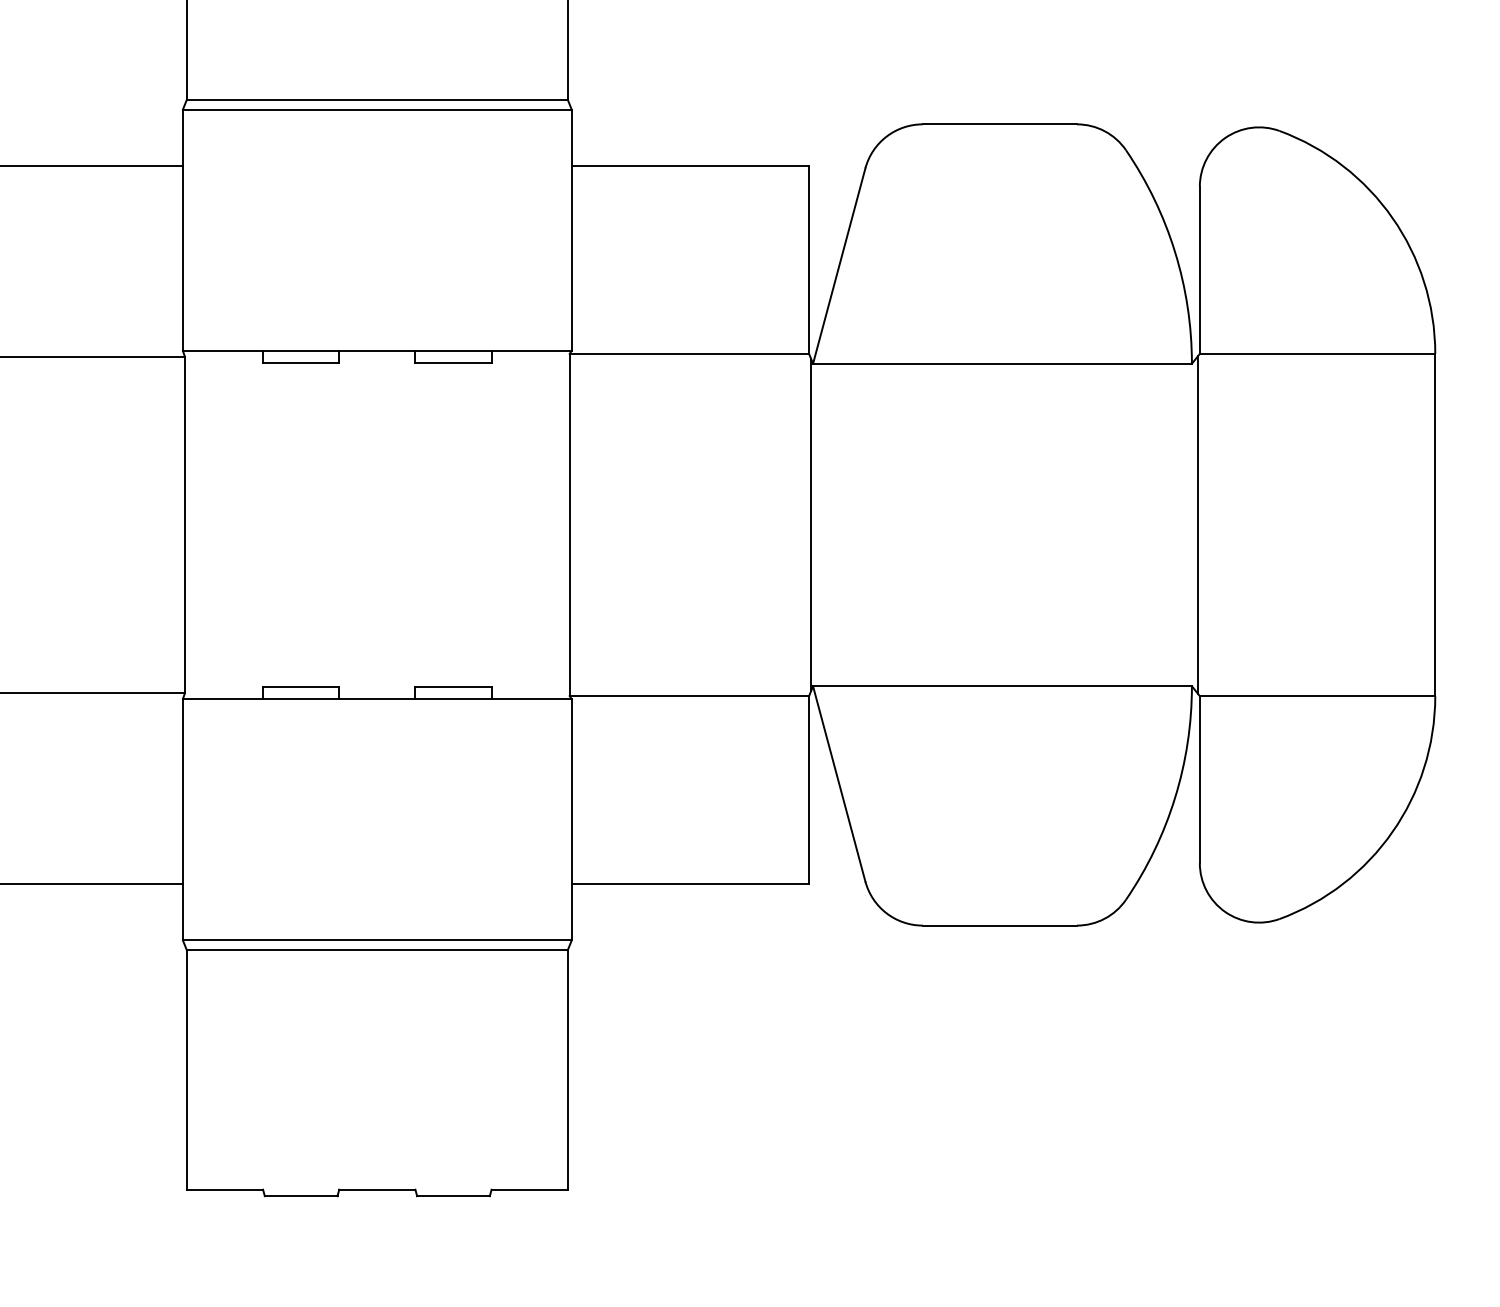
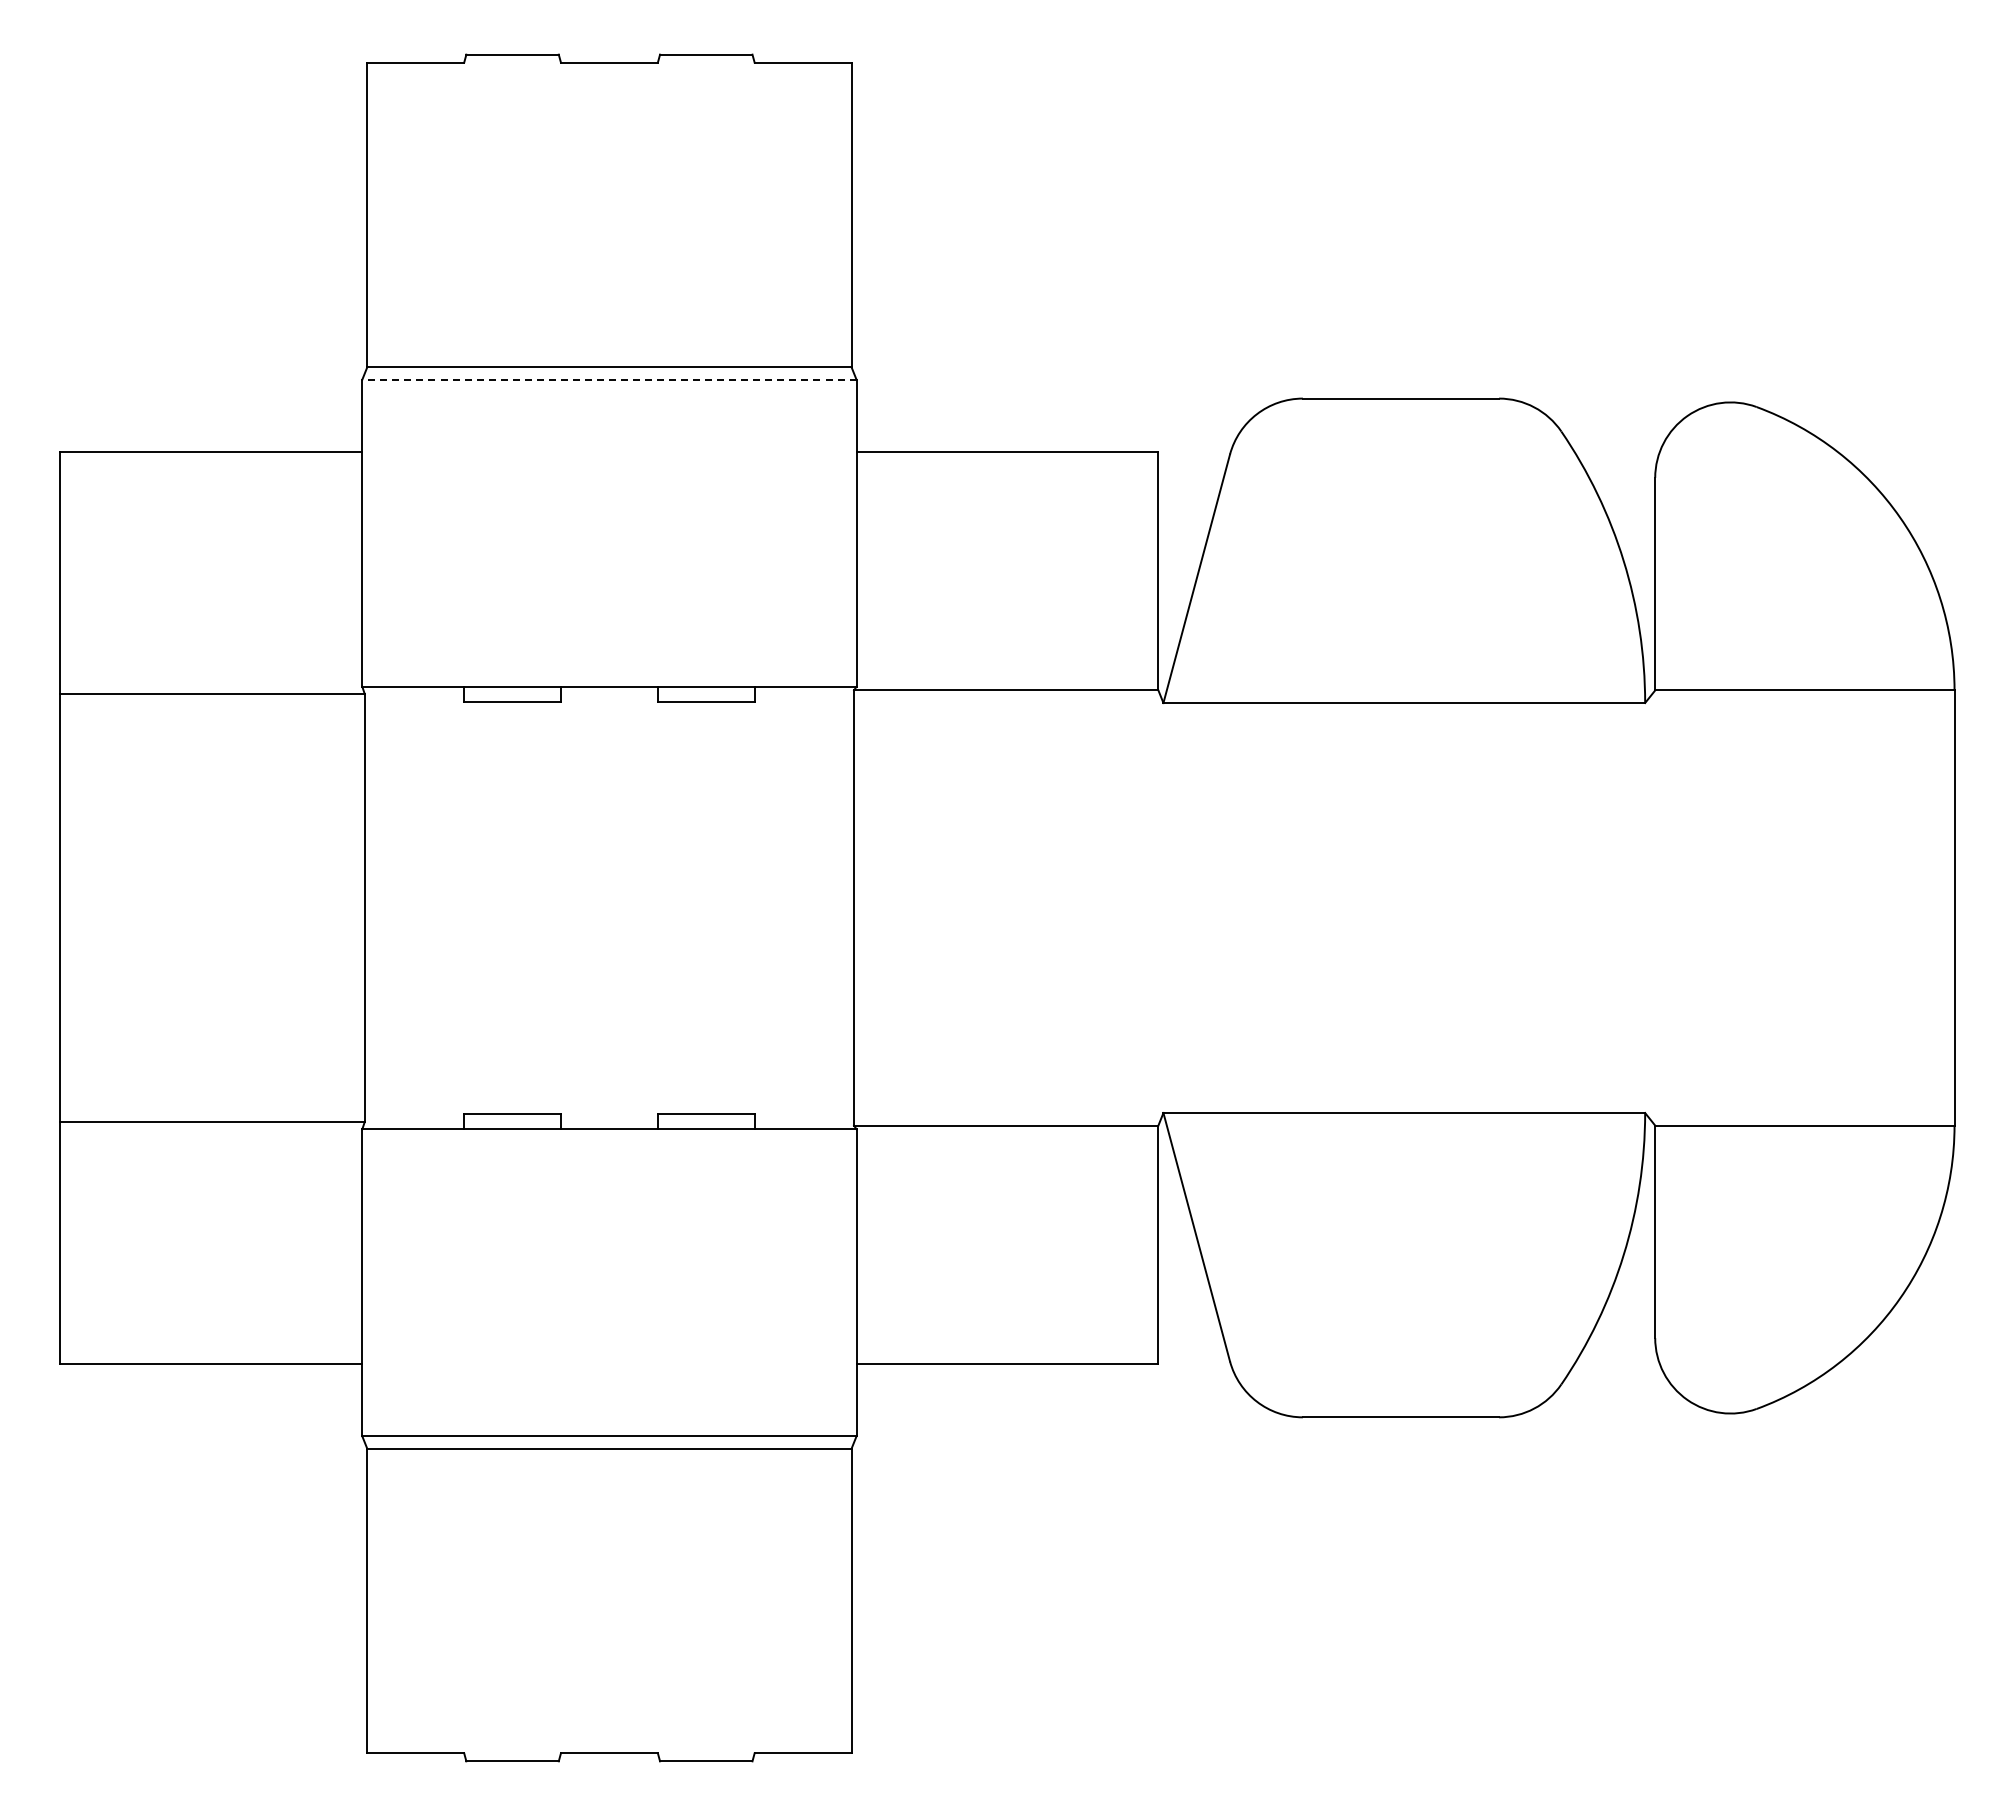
line: (376, 109) -> (608, 379), solid -> dashed
line: (810, 524) -> (1160, 907), removed
line: (1197, 524) -> (1652, 907), removed

